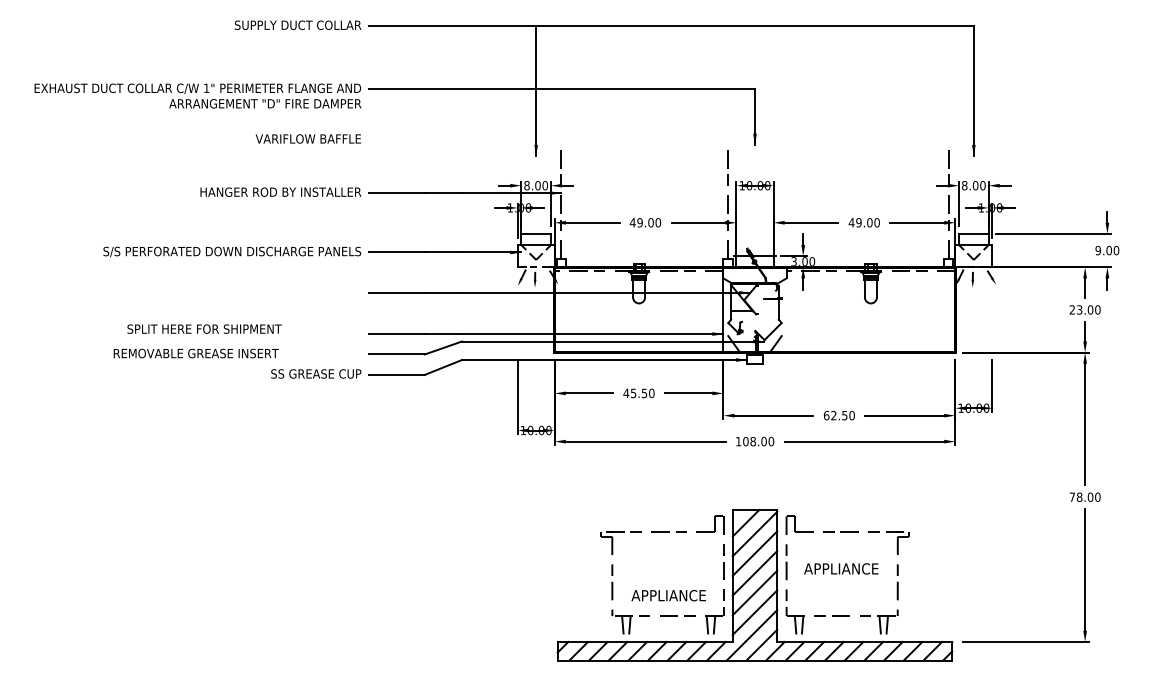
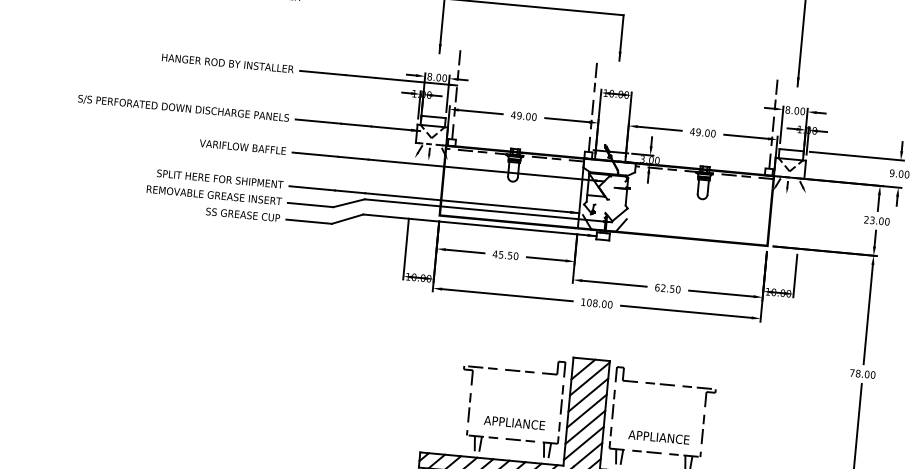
text: (307, 138) -> (242, 146), moved
text: (204, 328) -> (220, 178), moved
text: (195, 353) -> (213, 195), moved
text: (841, 568) -> (659, 437), moved

